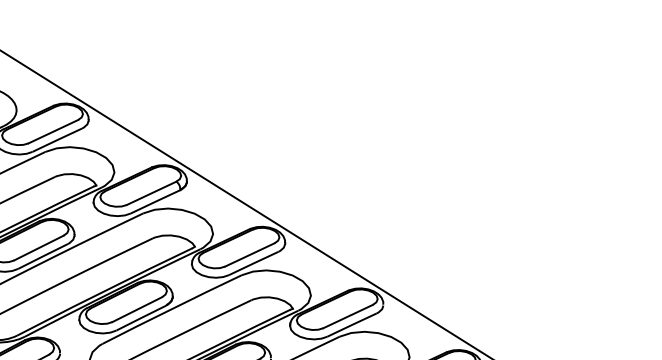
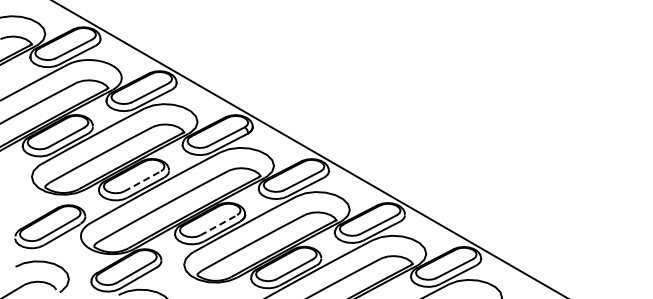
line: (40, 248) -> (143, 181), solid -> dashed
line: (138, 309) -> (219, 225), solid -> dashed

